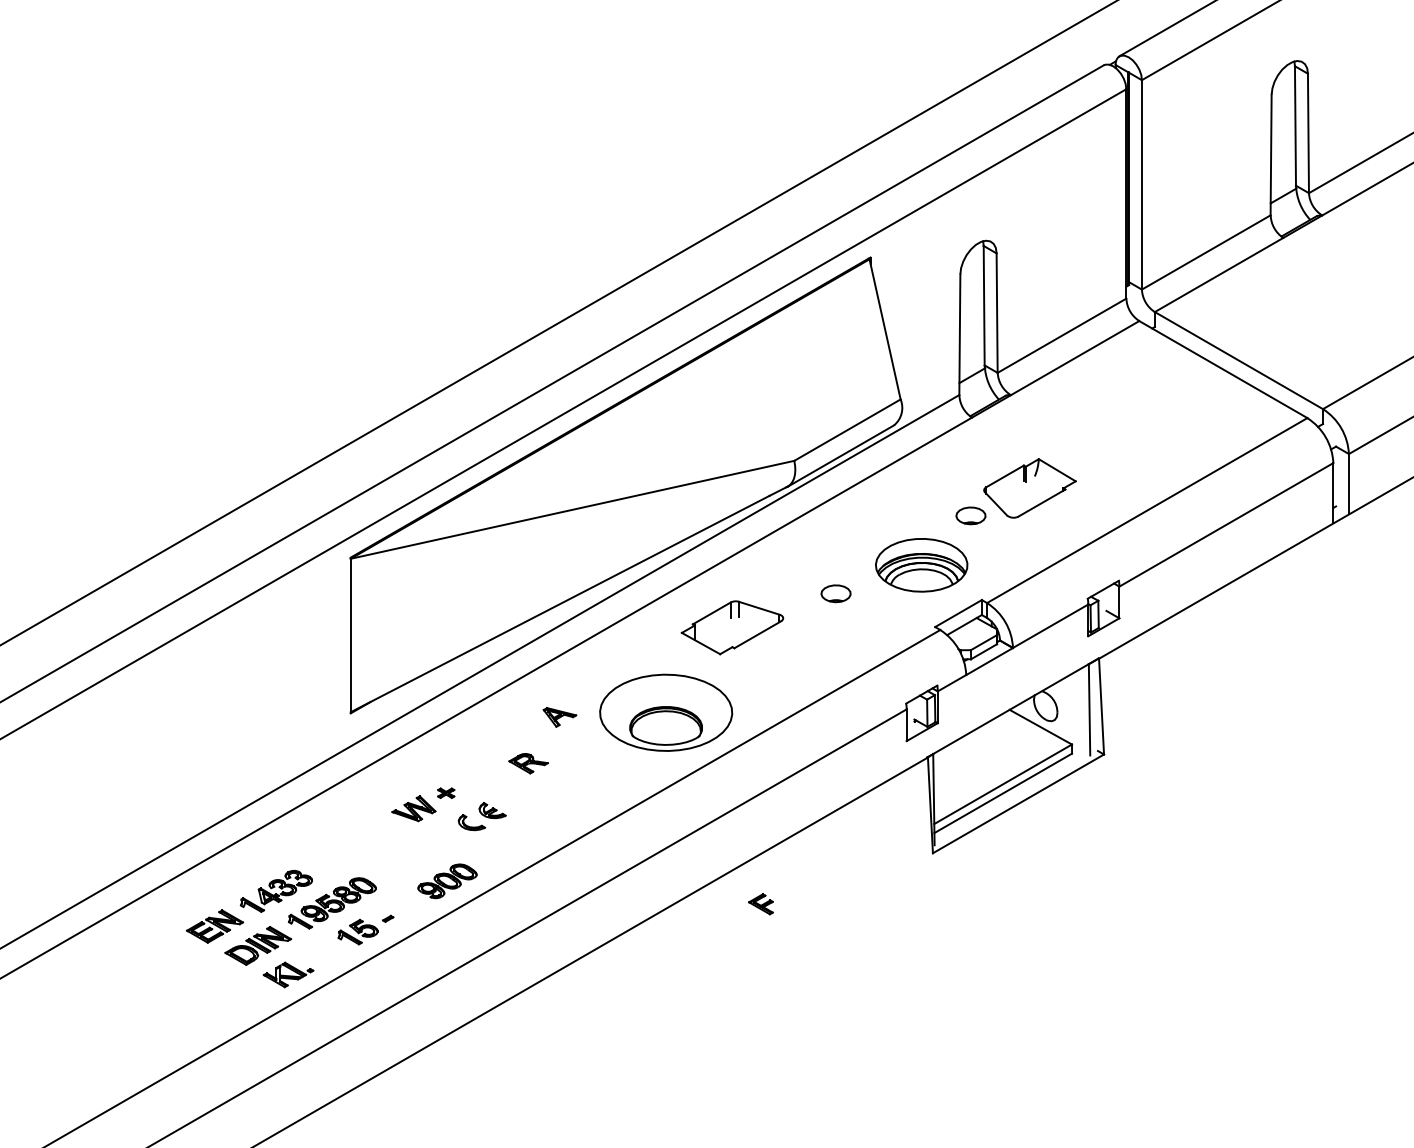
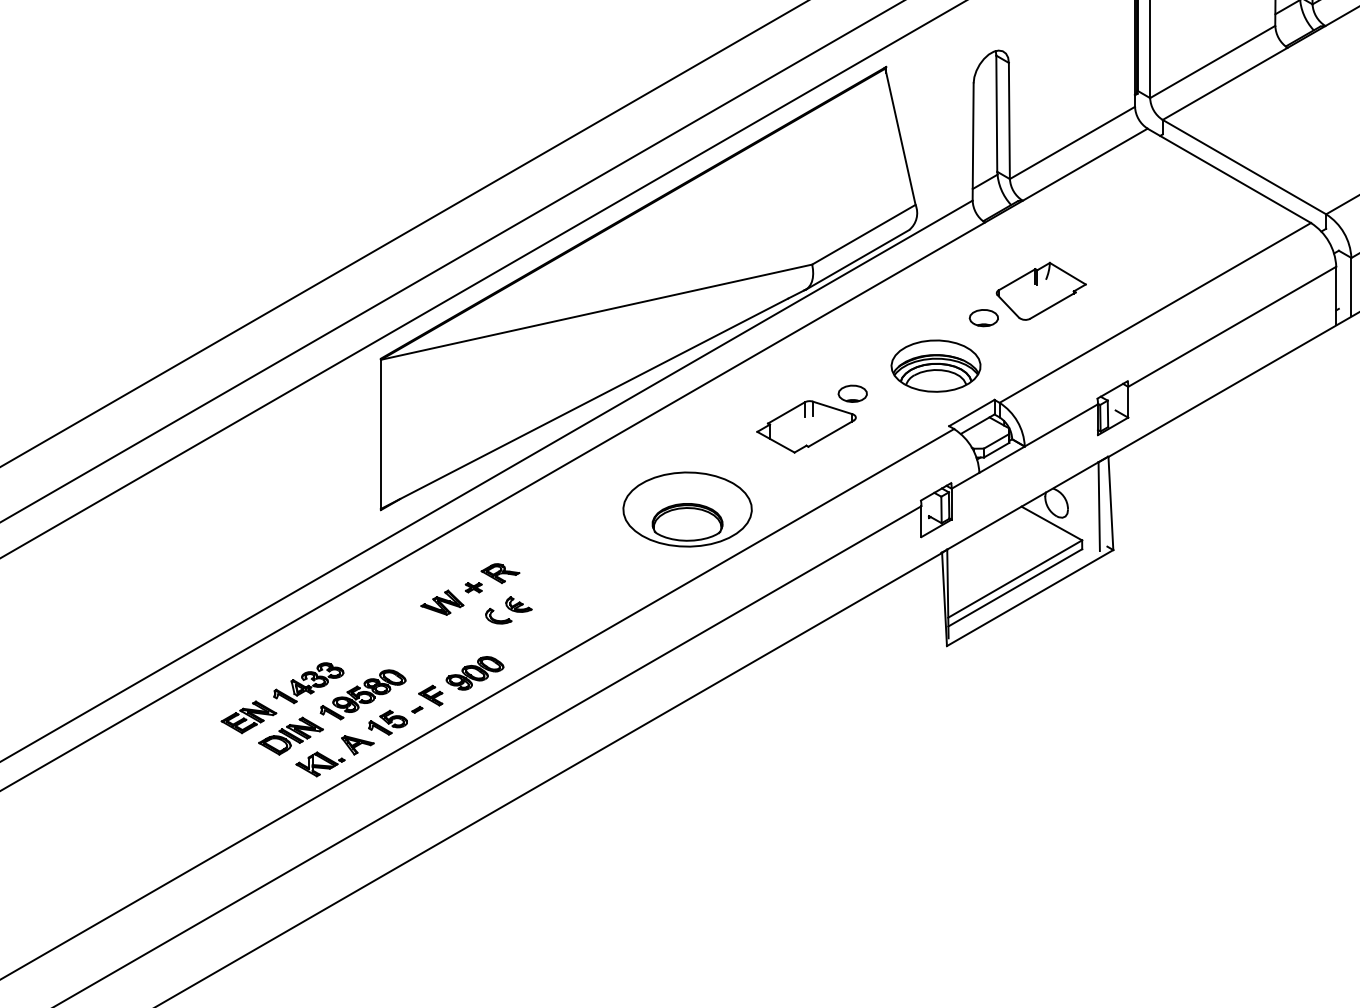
part: (732, 627) -> (806, 426), moved
part: (559, 717) -> (357, 745), moved
part: (528, 763) -> (500, 573), moved
part: (760, 904) -> (430, 695), moved

